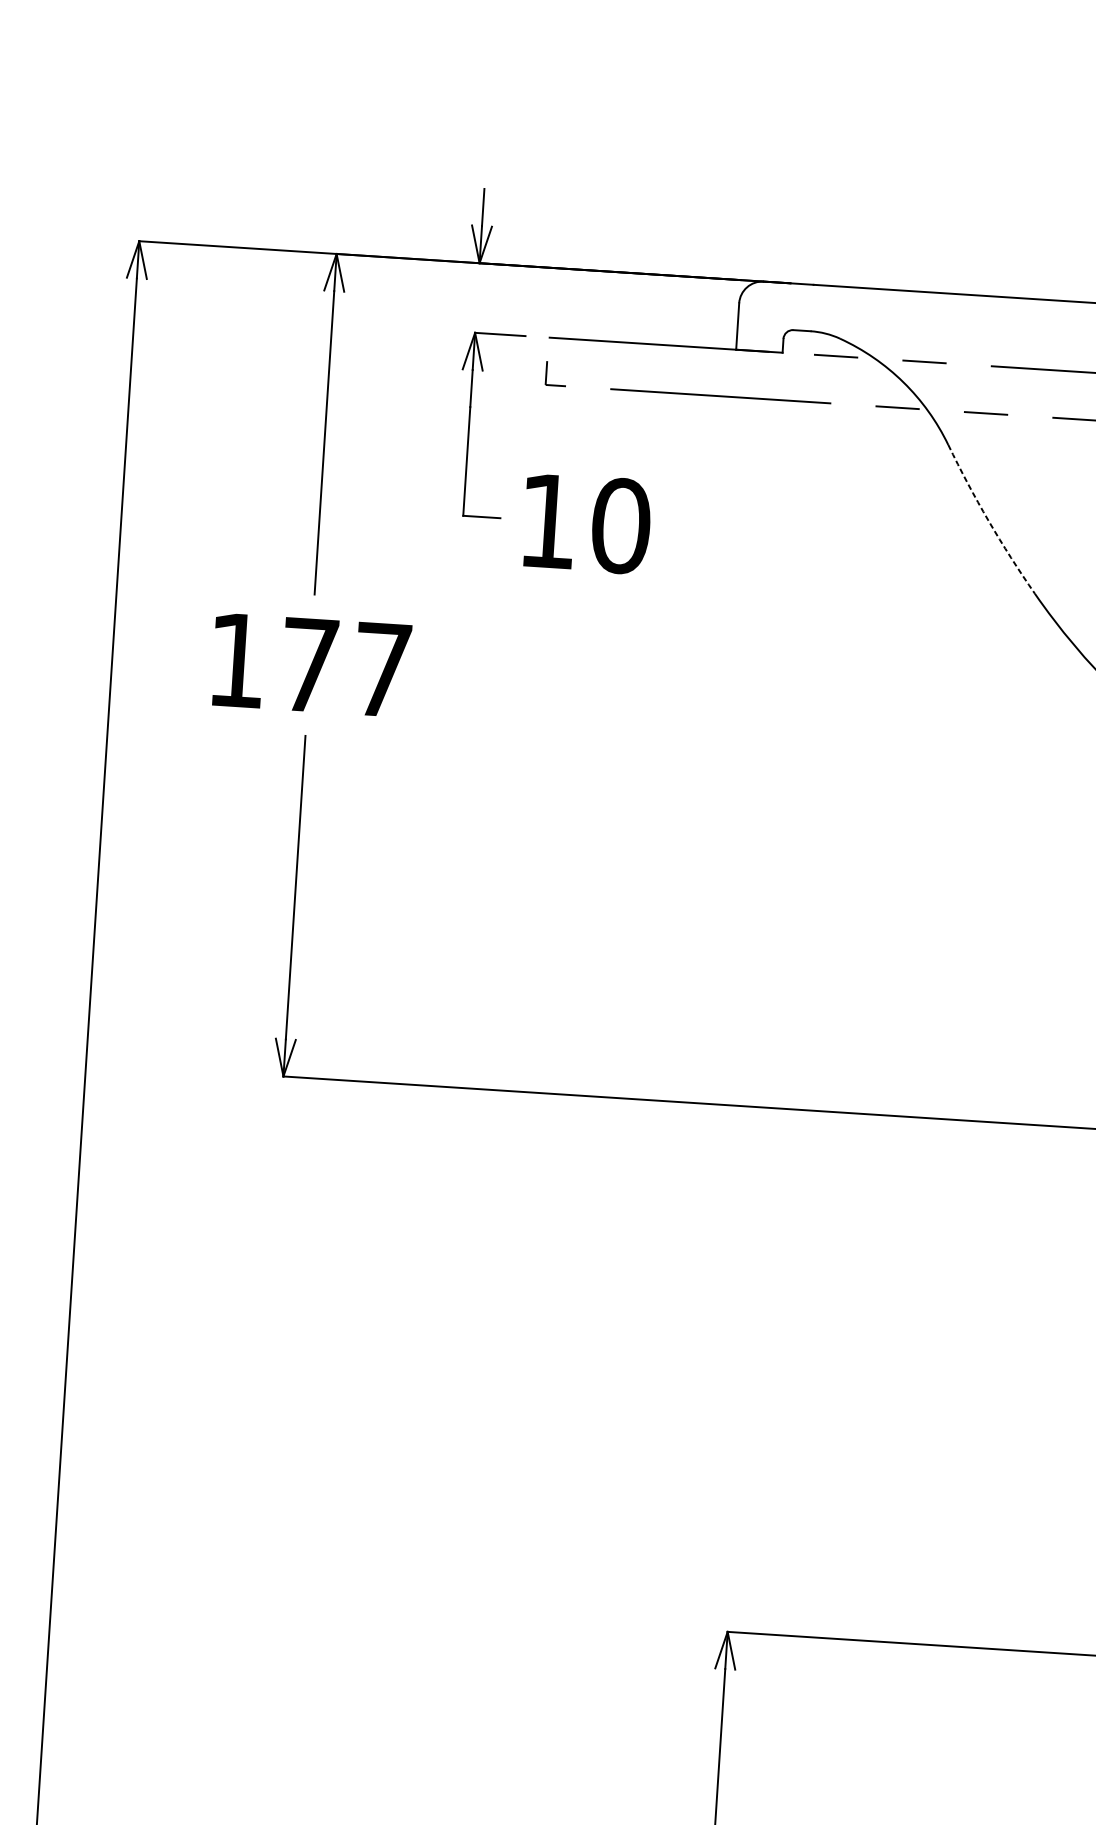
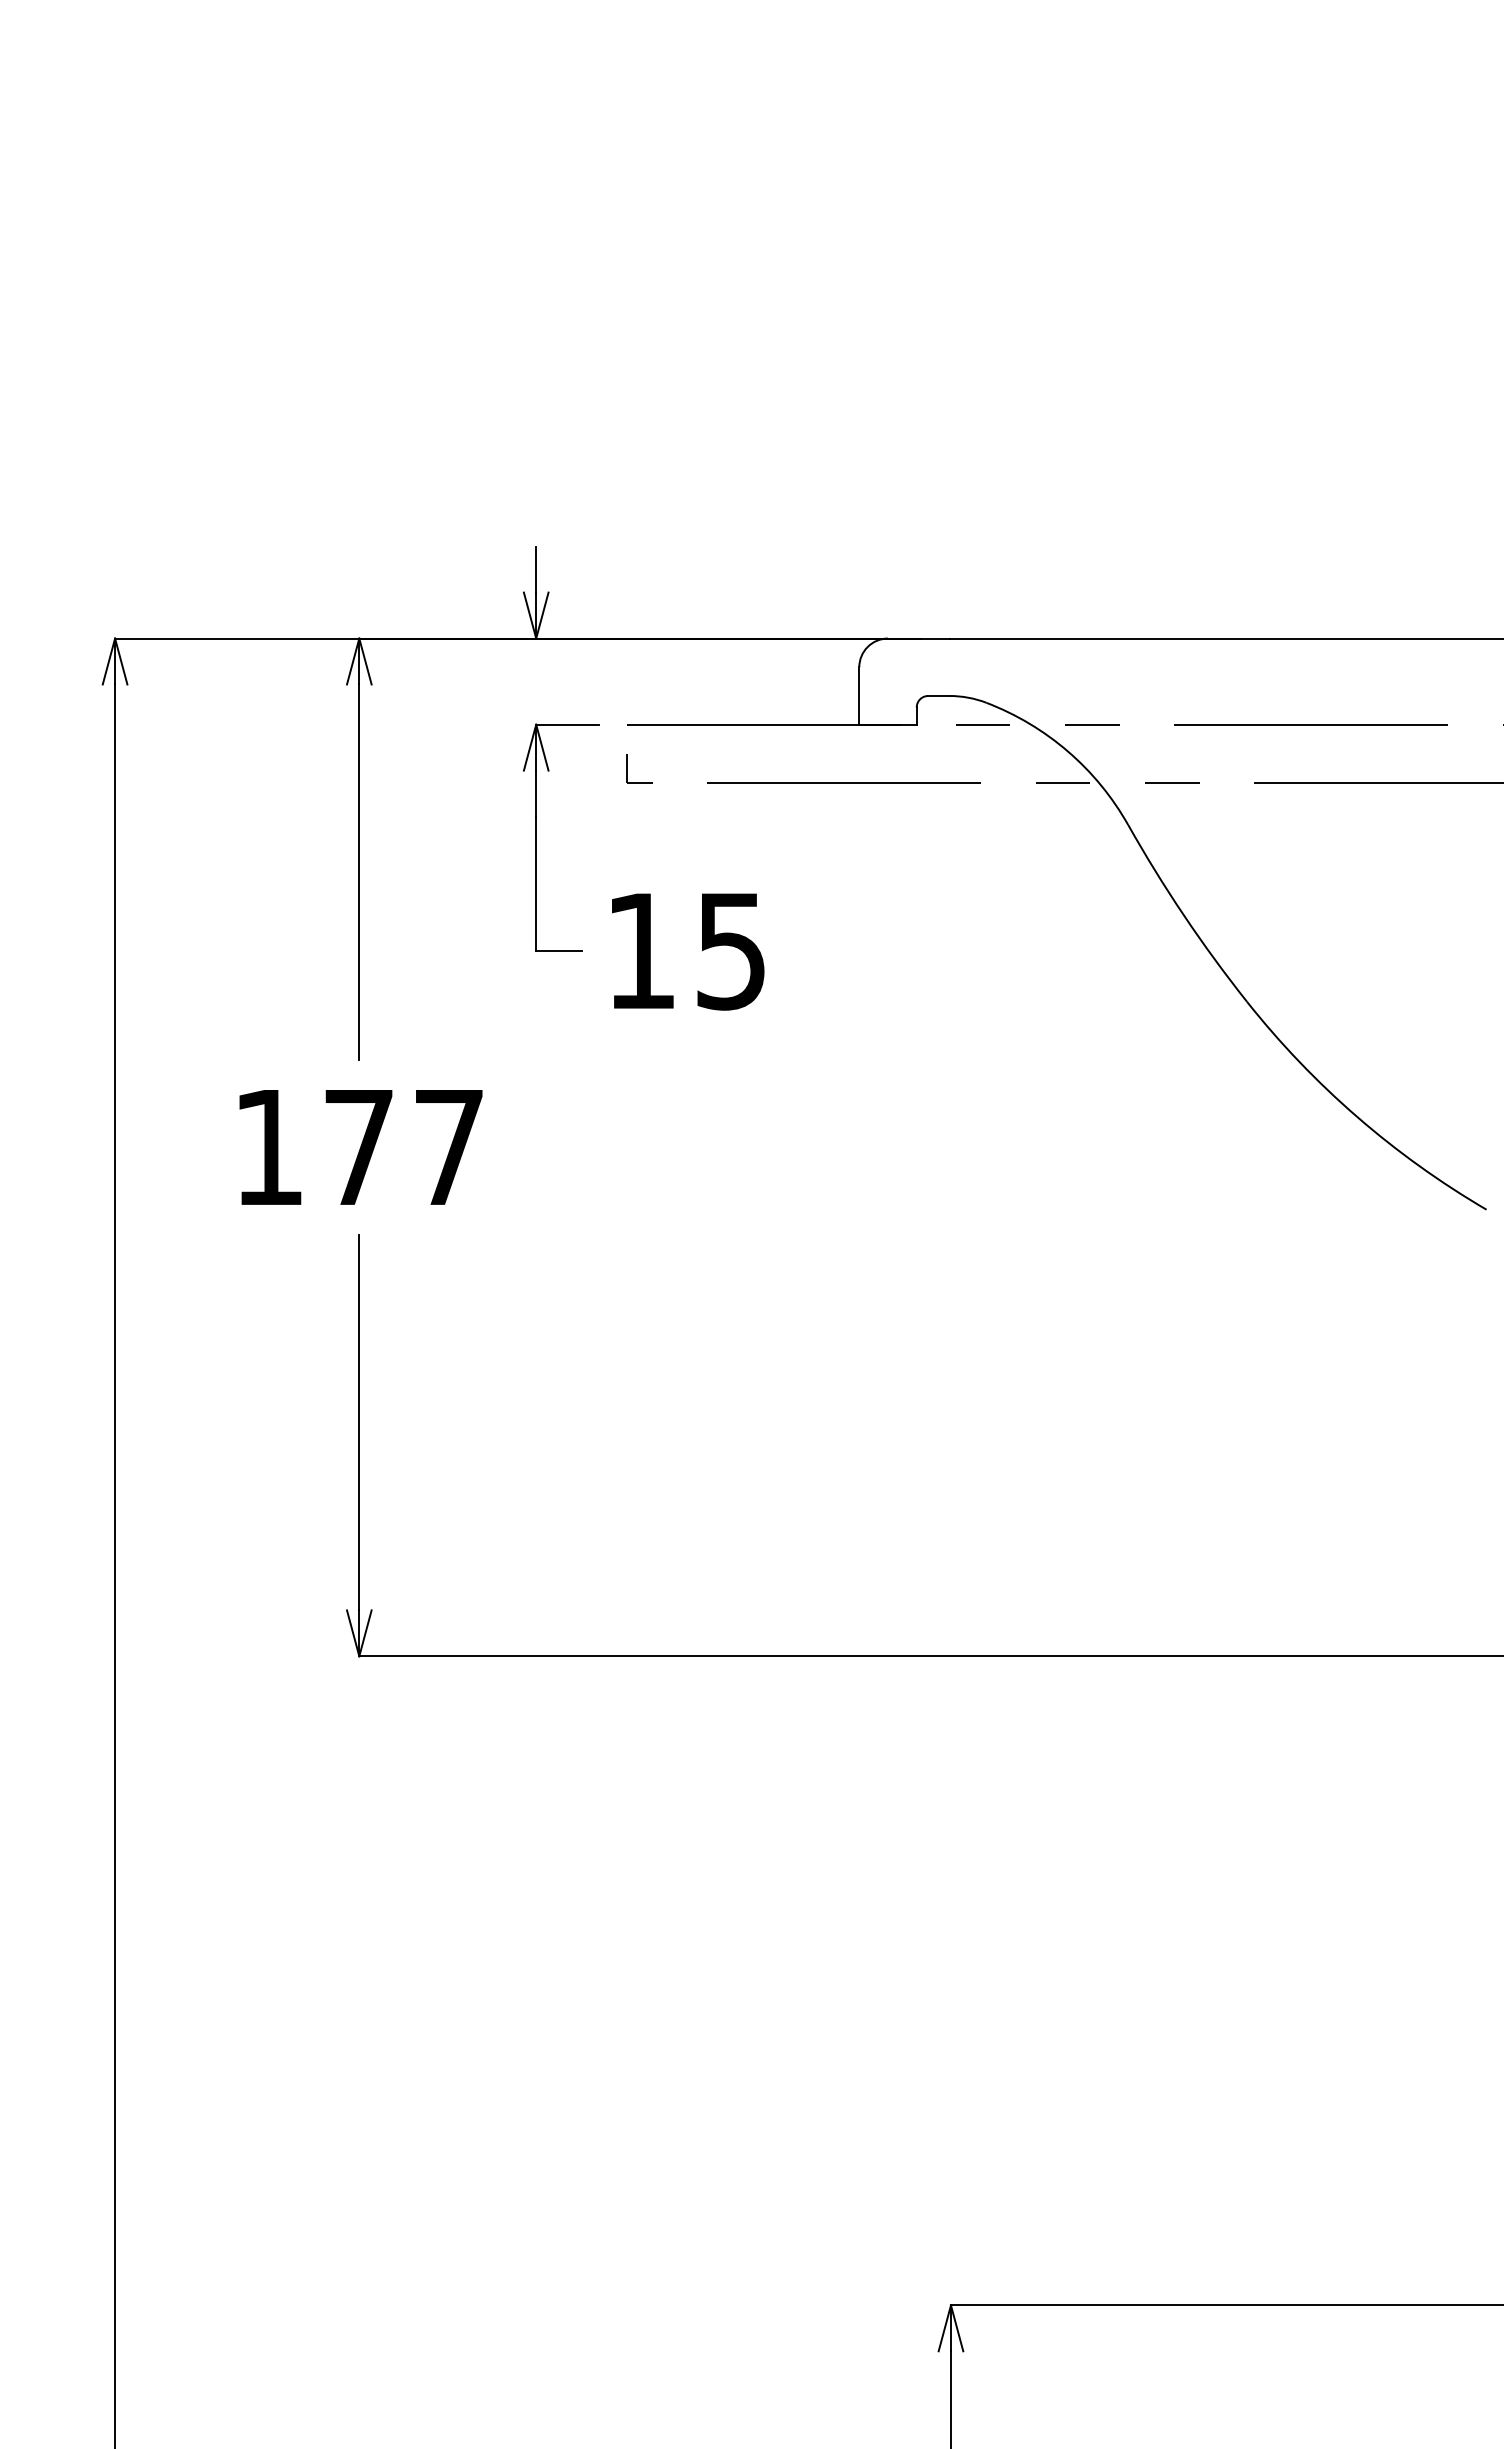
arc: (989, 520) -> (1184, 915), dashed -> solid
text: (621, 525) -> (731, 950), 10 -> 15

